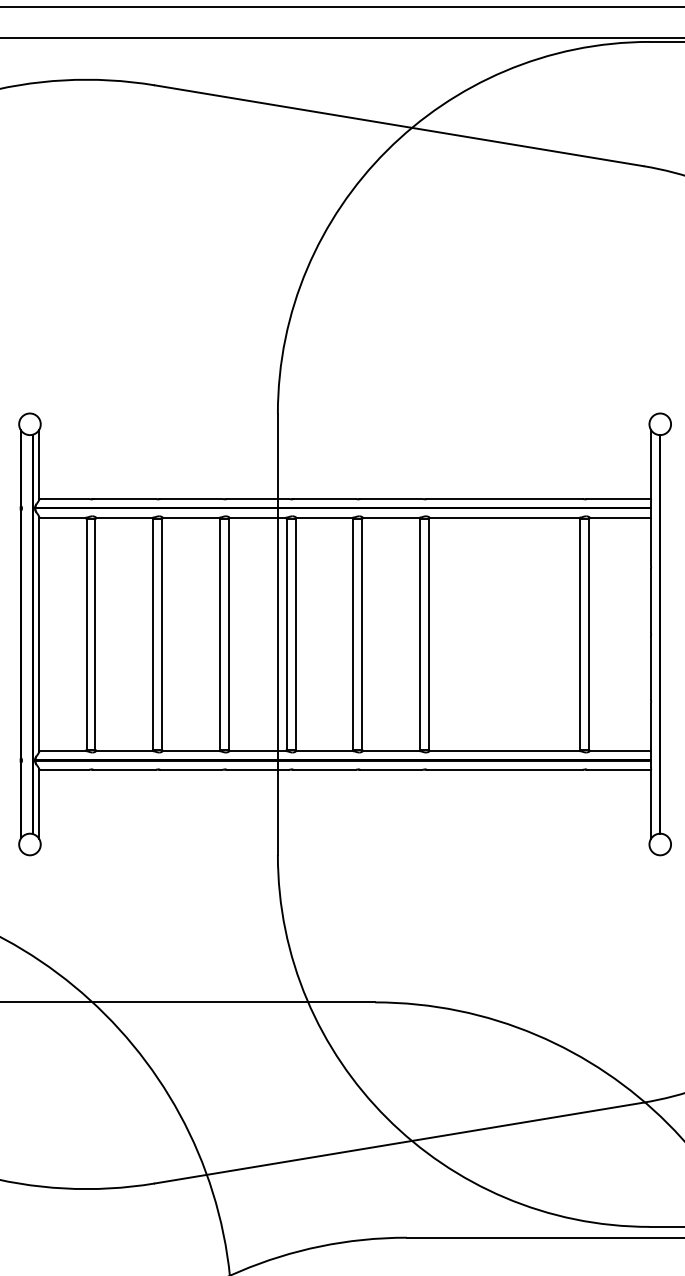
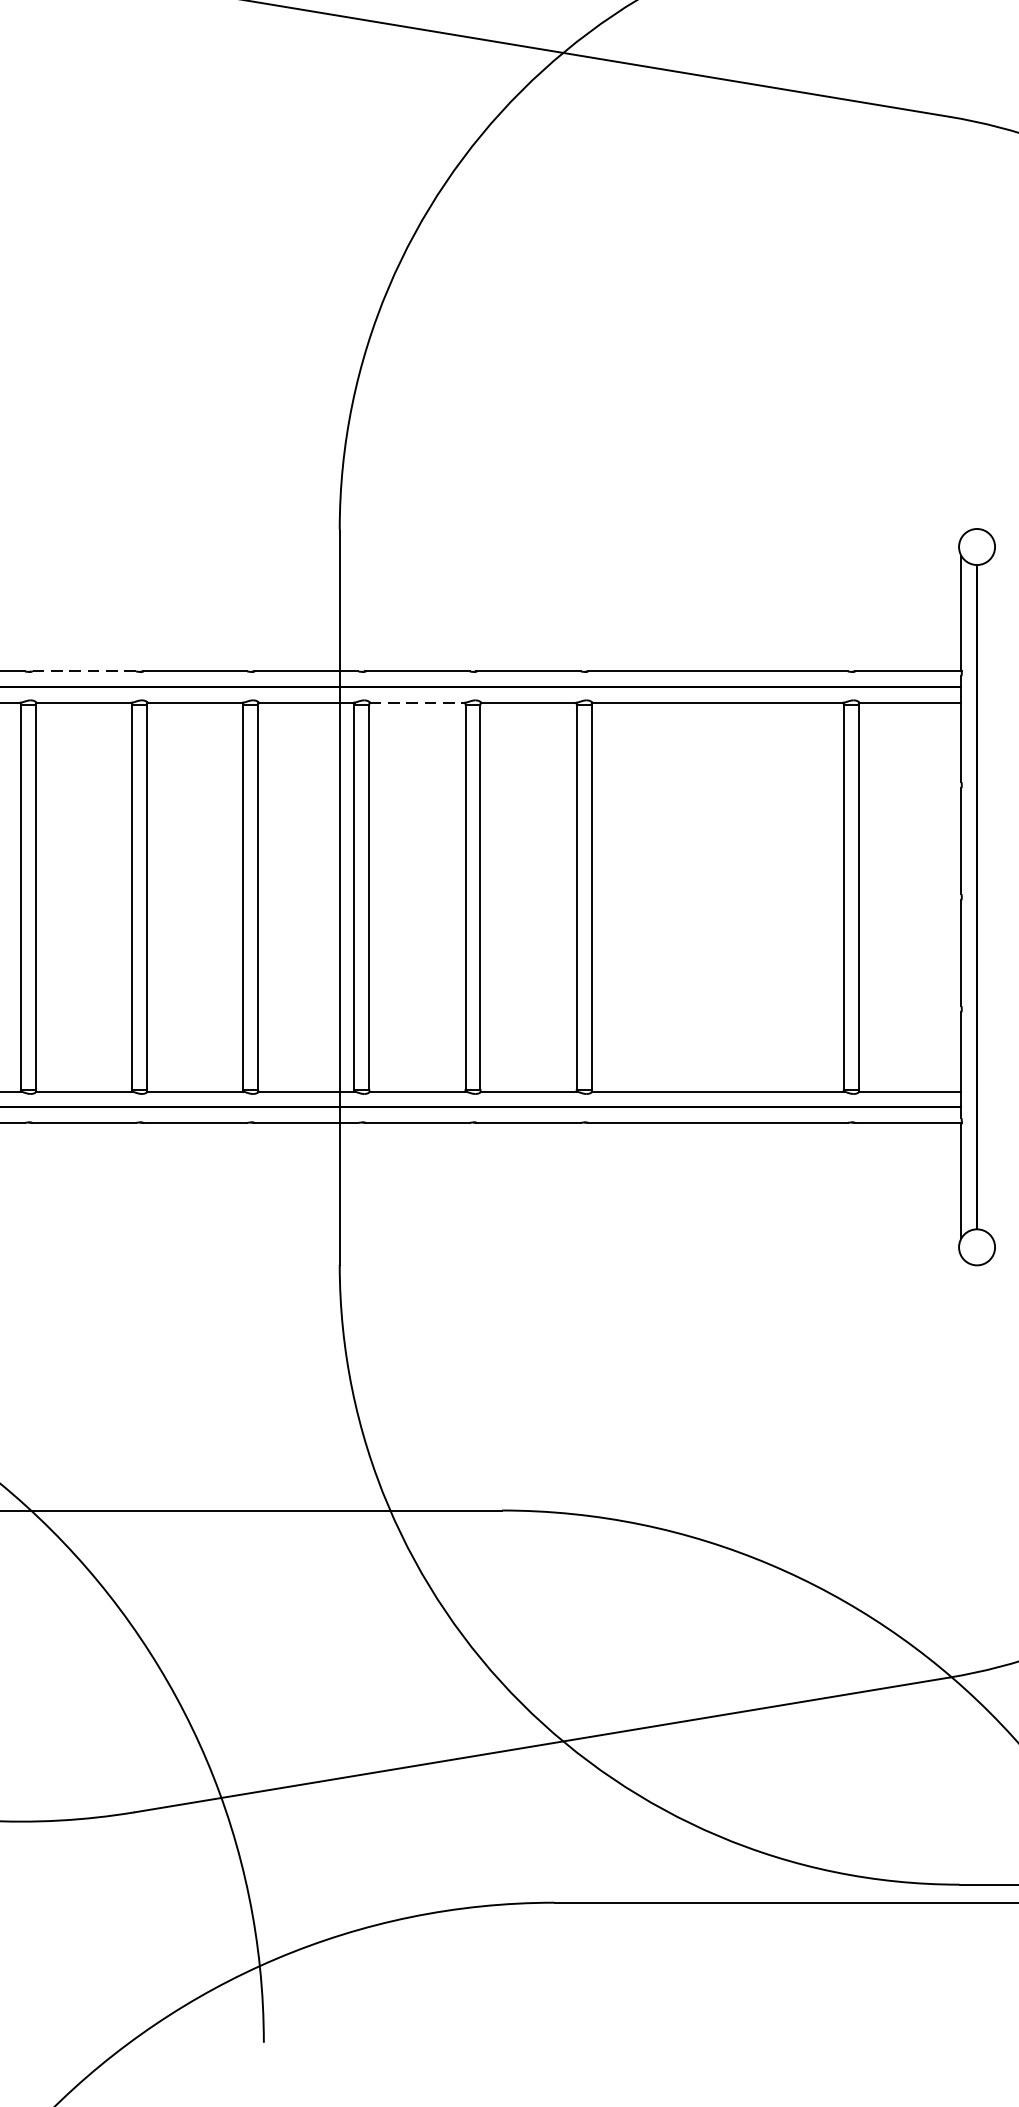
line: (123, 499) -> (82, 672), solid -> dashed
line: (324, 517) -> (417, 702), solid -> dashed

